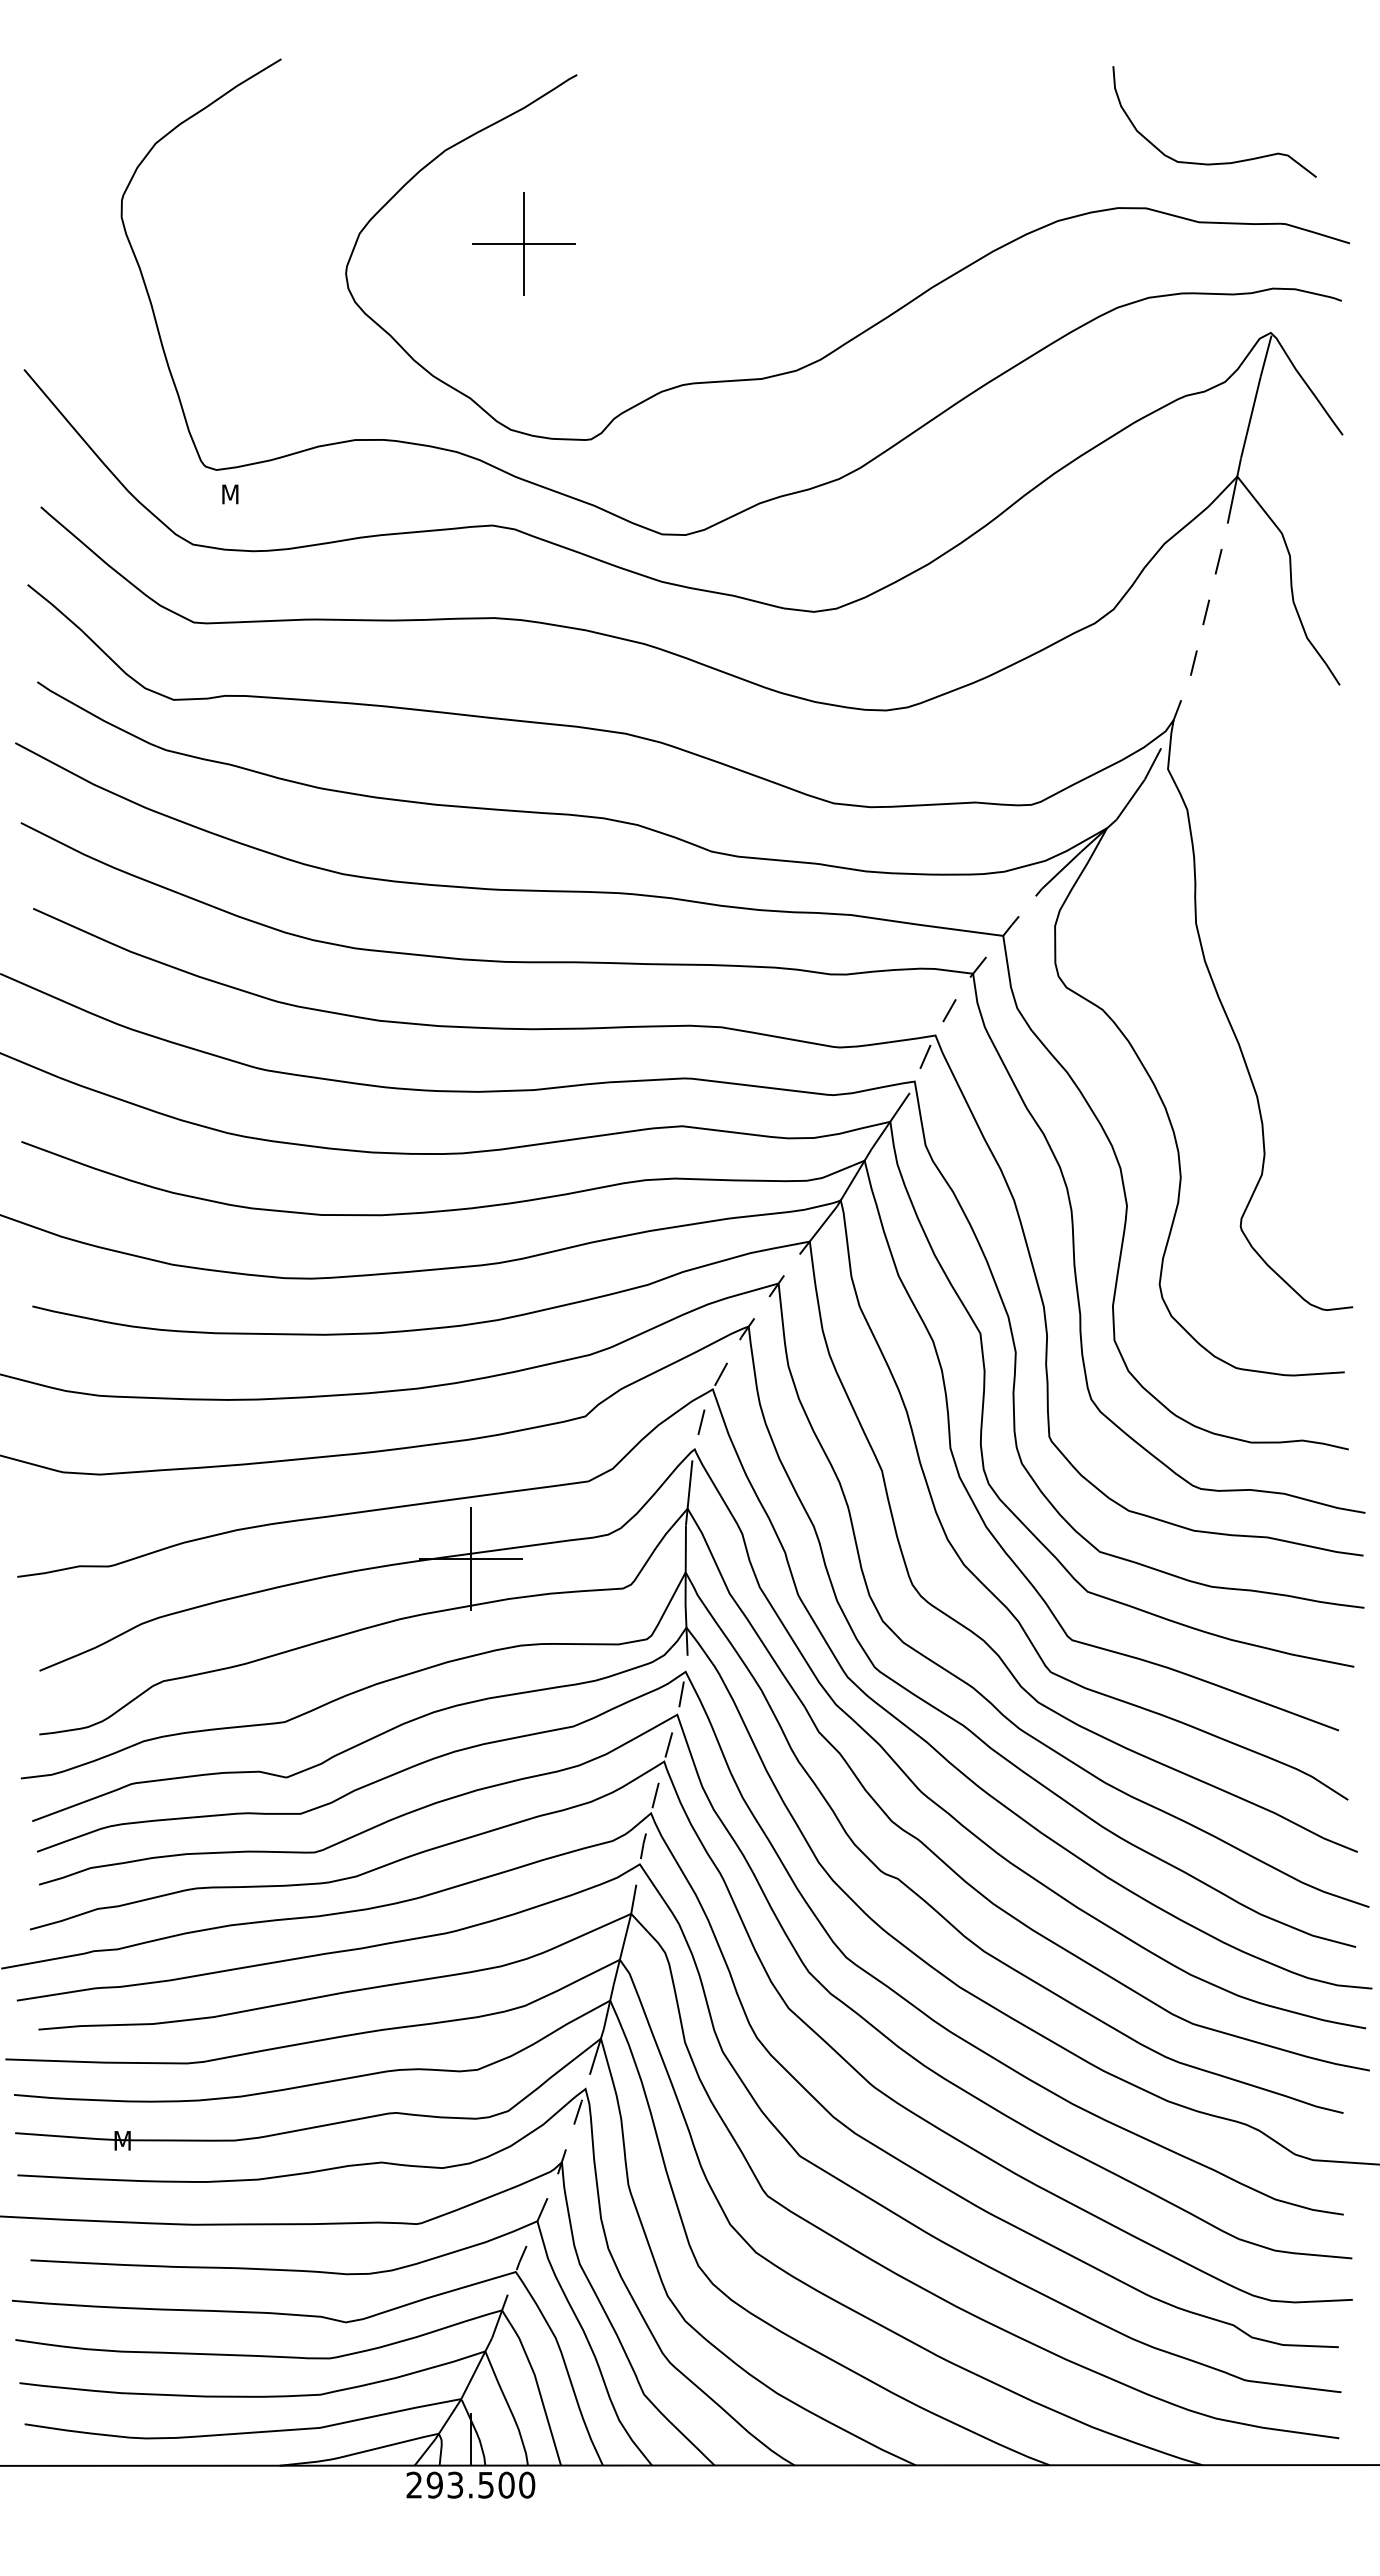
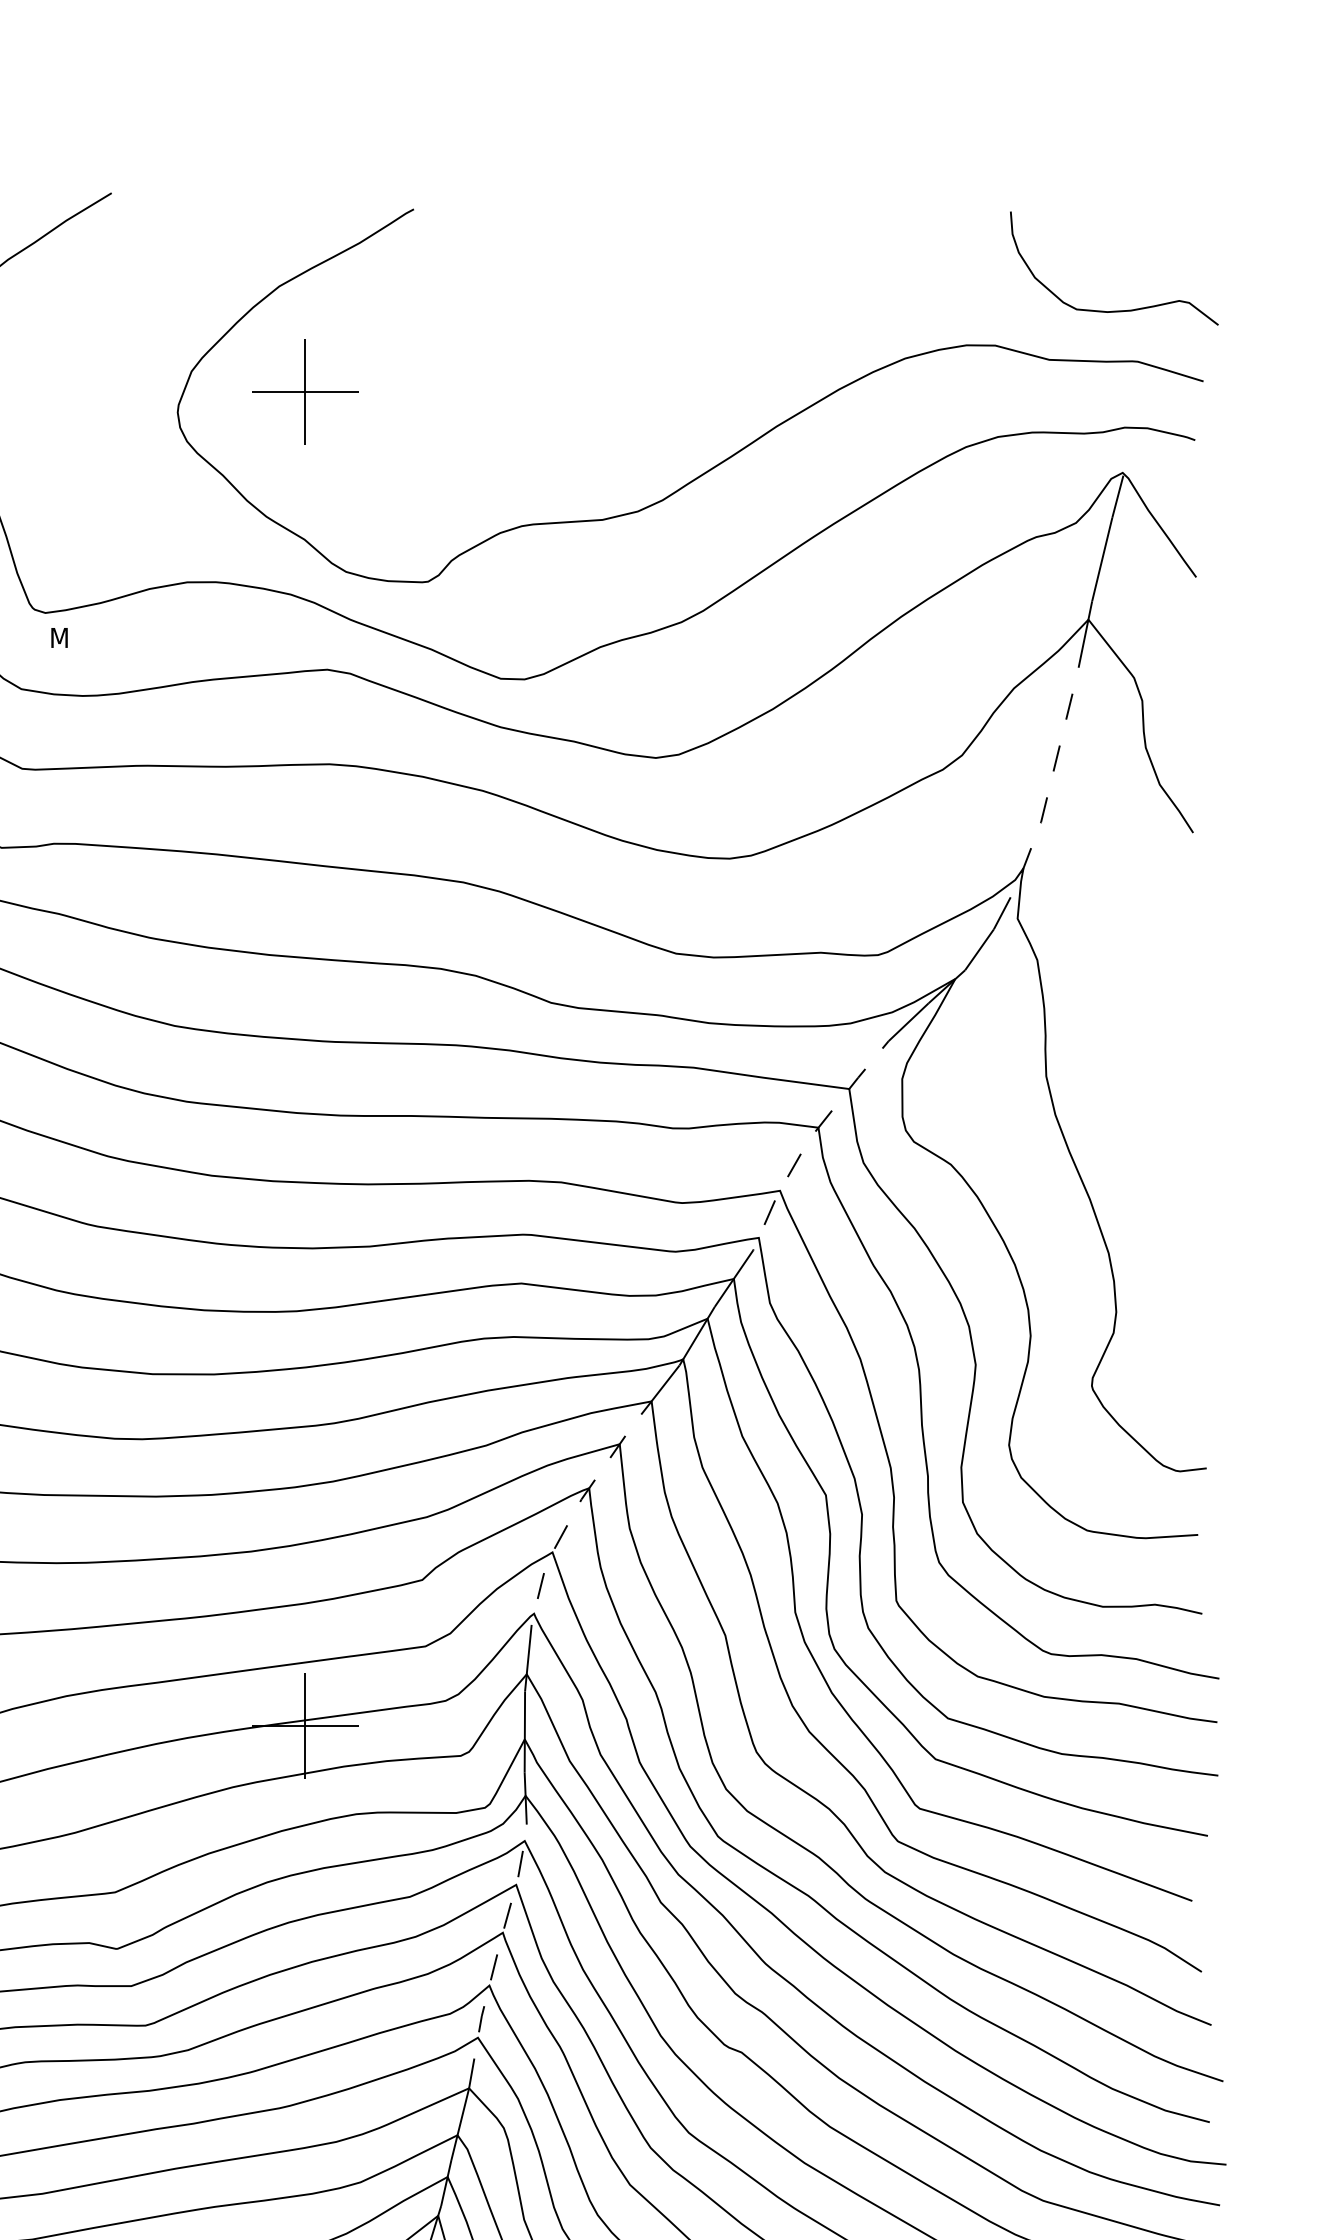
curve: (1220, 162) -> (1120, 309), moved
part: (523, 243) -> (304, 391), moved

